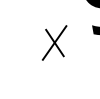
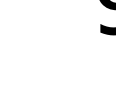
part: (54, 42) -> (62, 33), removed

